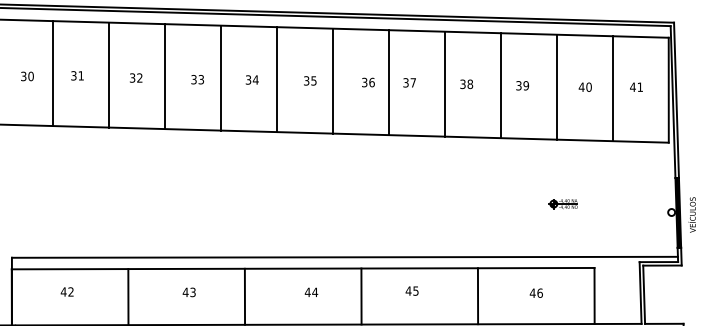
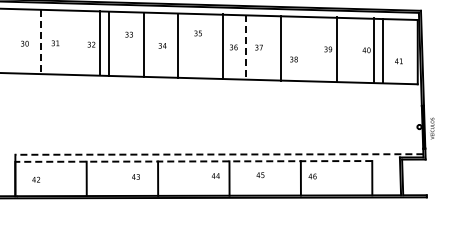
line: (52, 74) -> (40, 42), solid -> dashed
line: (110, 74) -> (100, 42), moved
text: (196, 79) -> (128, 34), moved
text: (309, 81) -> (197, 33), moved
line: (333, 81) -> (223, 46), moved
line: (389, 84) -> (246, 48), solid -> dashed
text: (465, 84) -> (293, 59), moved
line: (500, 85) -> (336, 49), moved
line: (557, 87) -> (374, 50), moved
text: (635, 87) -> (398, 61), moved
part: (562, 203) -> (352, 121), removed
line: (345, 257) -> (219, 154), solid -> dashed
line: (302, 268) -> (193, 161), solid -> dashed
text: (66, 291) -> (35, 179), moved
text: (188, 291) -> (135, 176), moved
text: (310, 291) -> (215, 175), moved
text: (536, 293) -> (312, 176), moved

